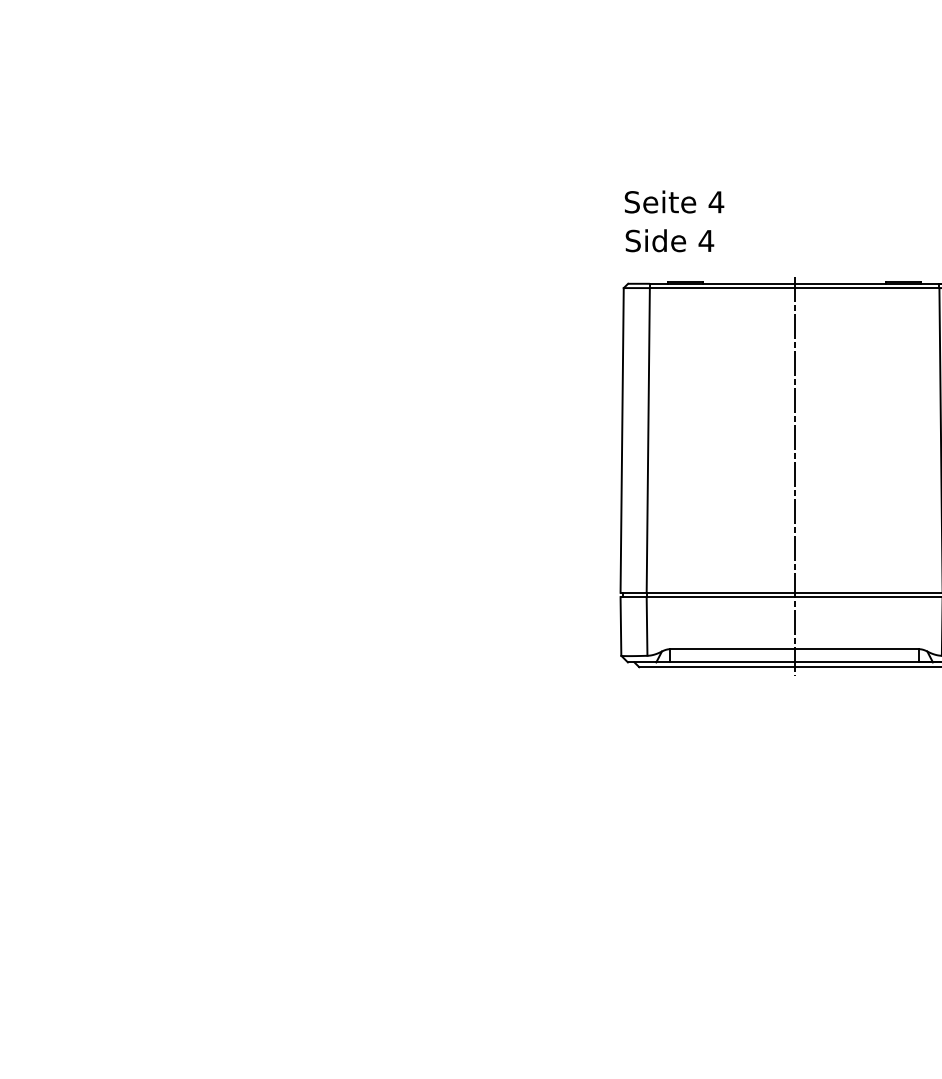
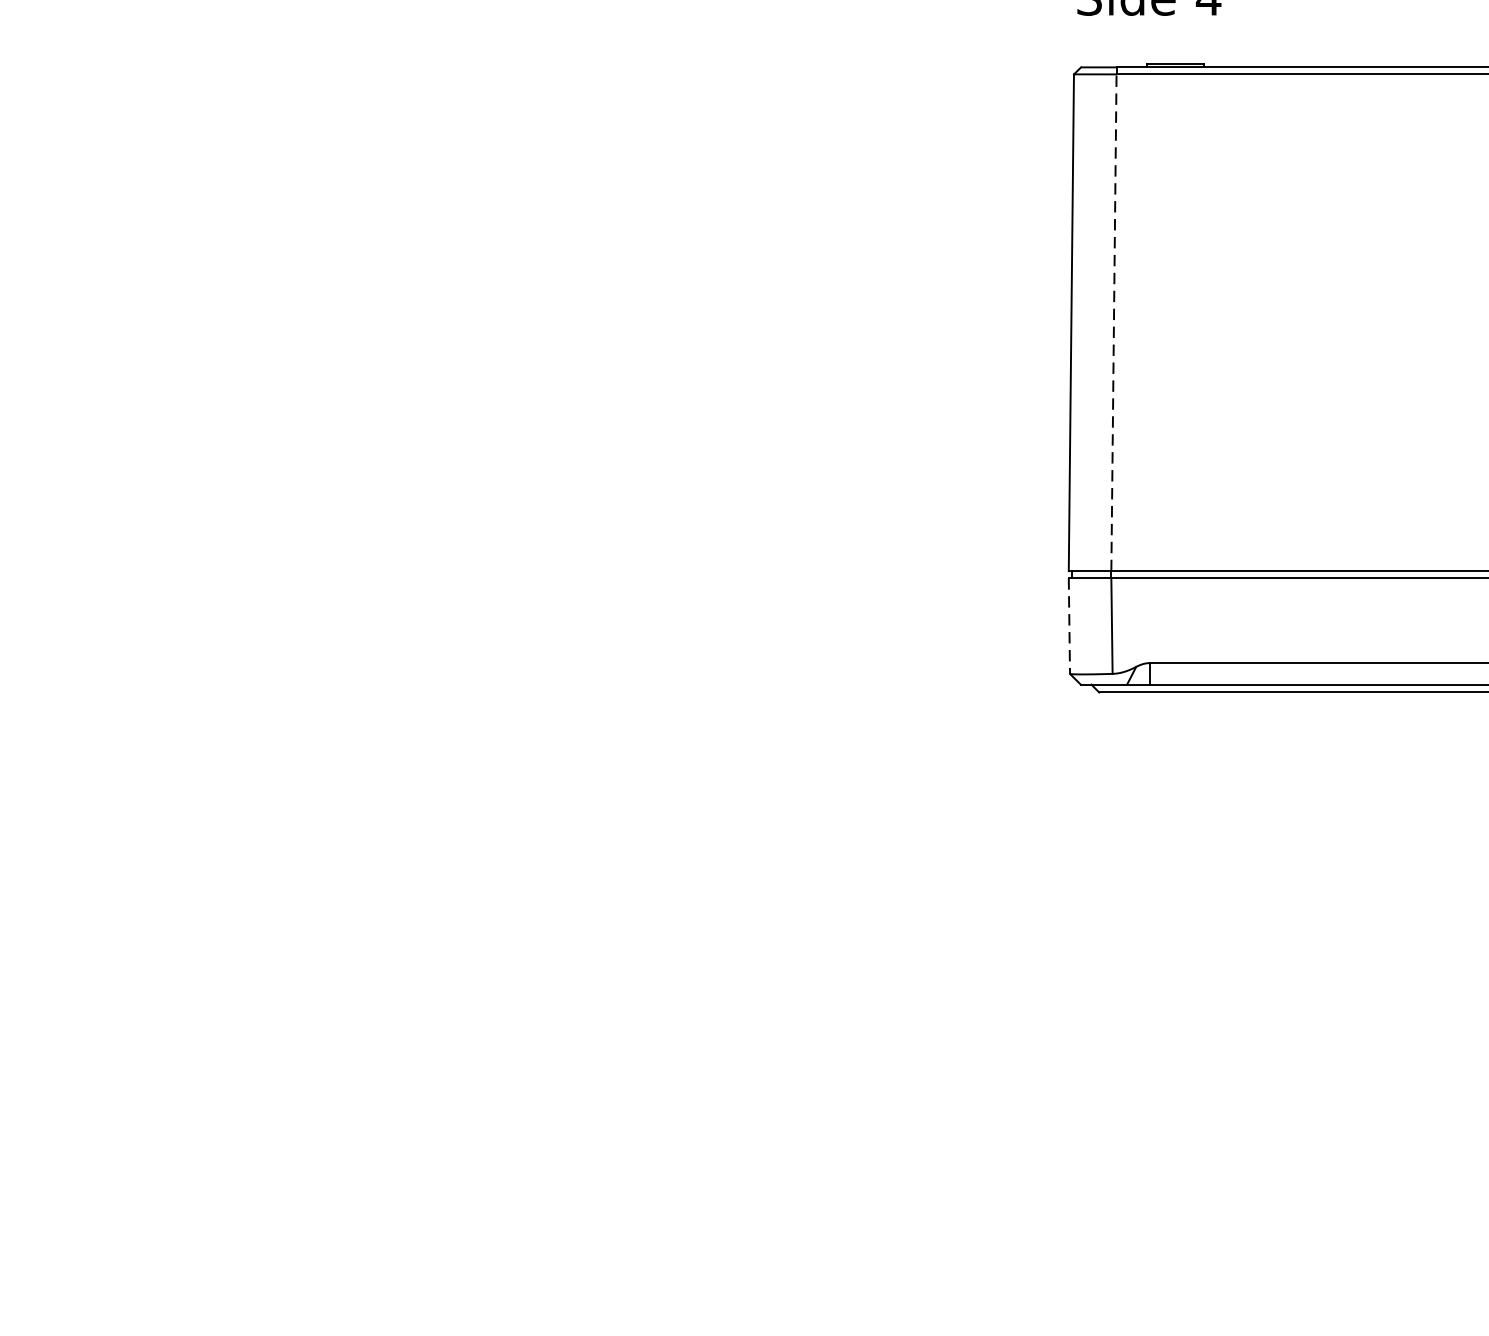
line: (648, 439) -> (1114, 321), solid -> dashed
line: (794, 476) -> (1352, 381), removed
line: (620, 626) -> (1068, 626), solid -> dashed

